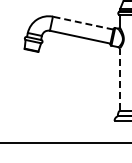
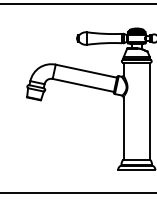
line: (82, 23) -> (85, 71), dashed -> solid
line: (119, 79) -> (123, 128), dashed -> solid

